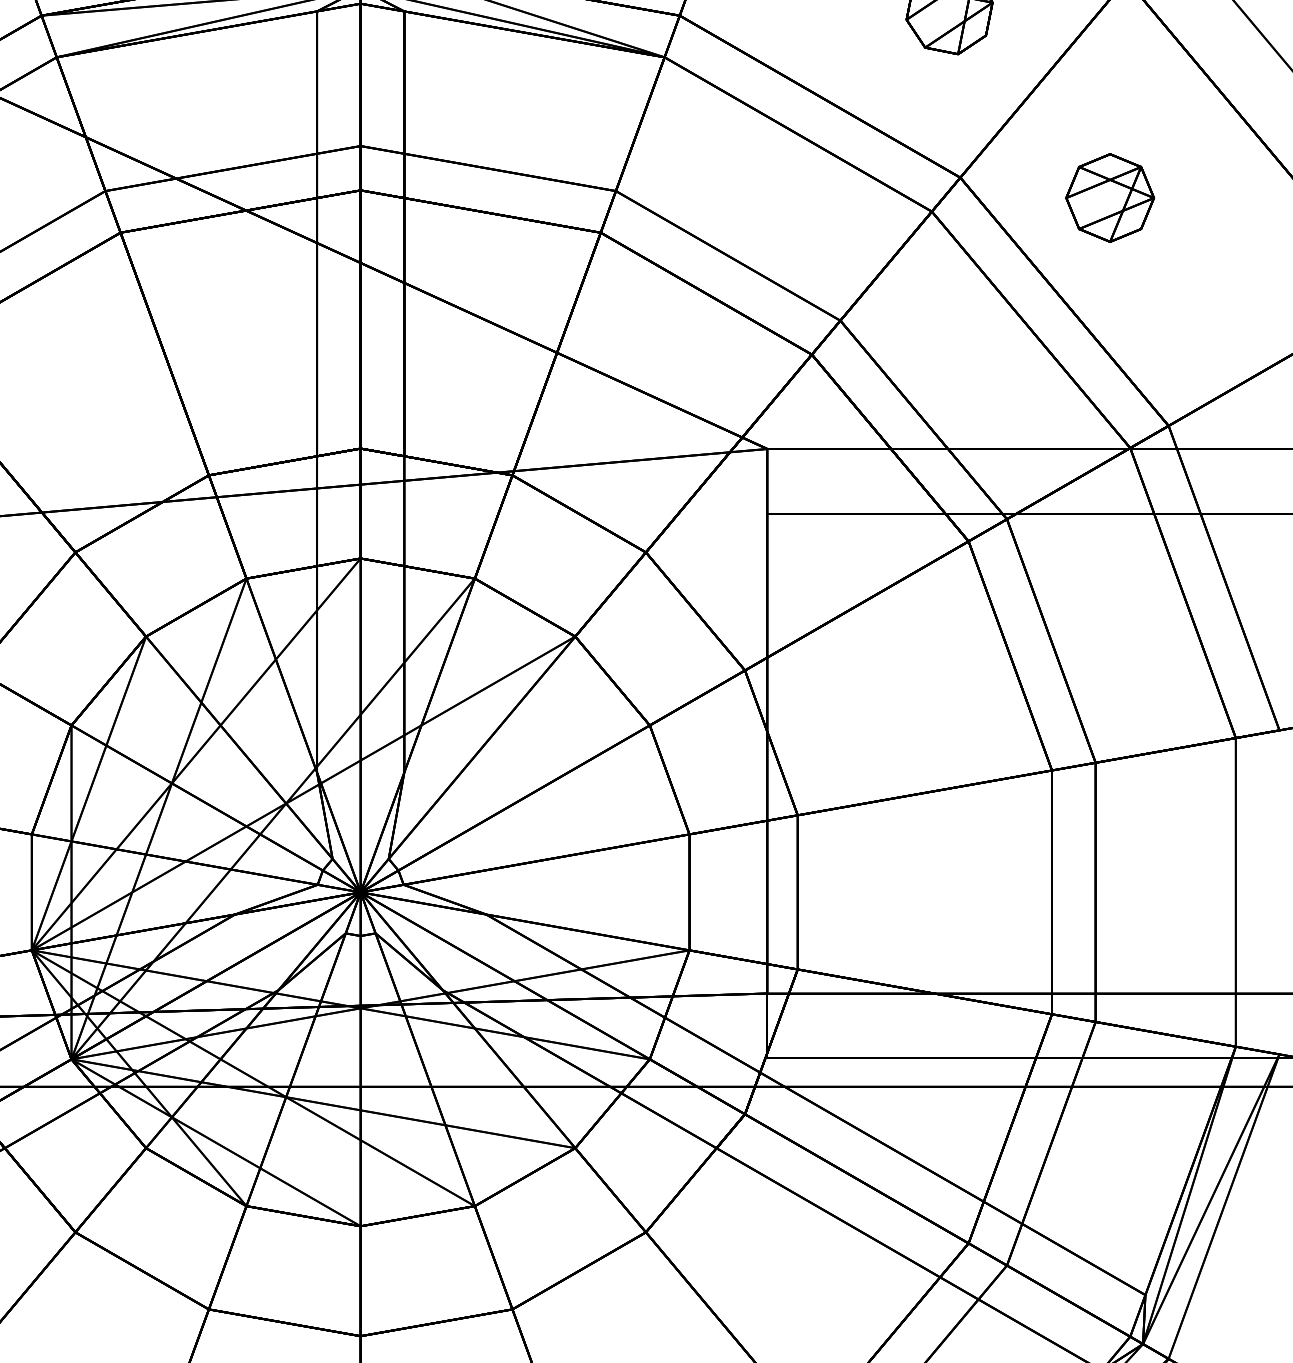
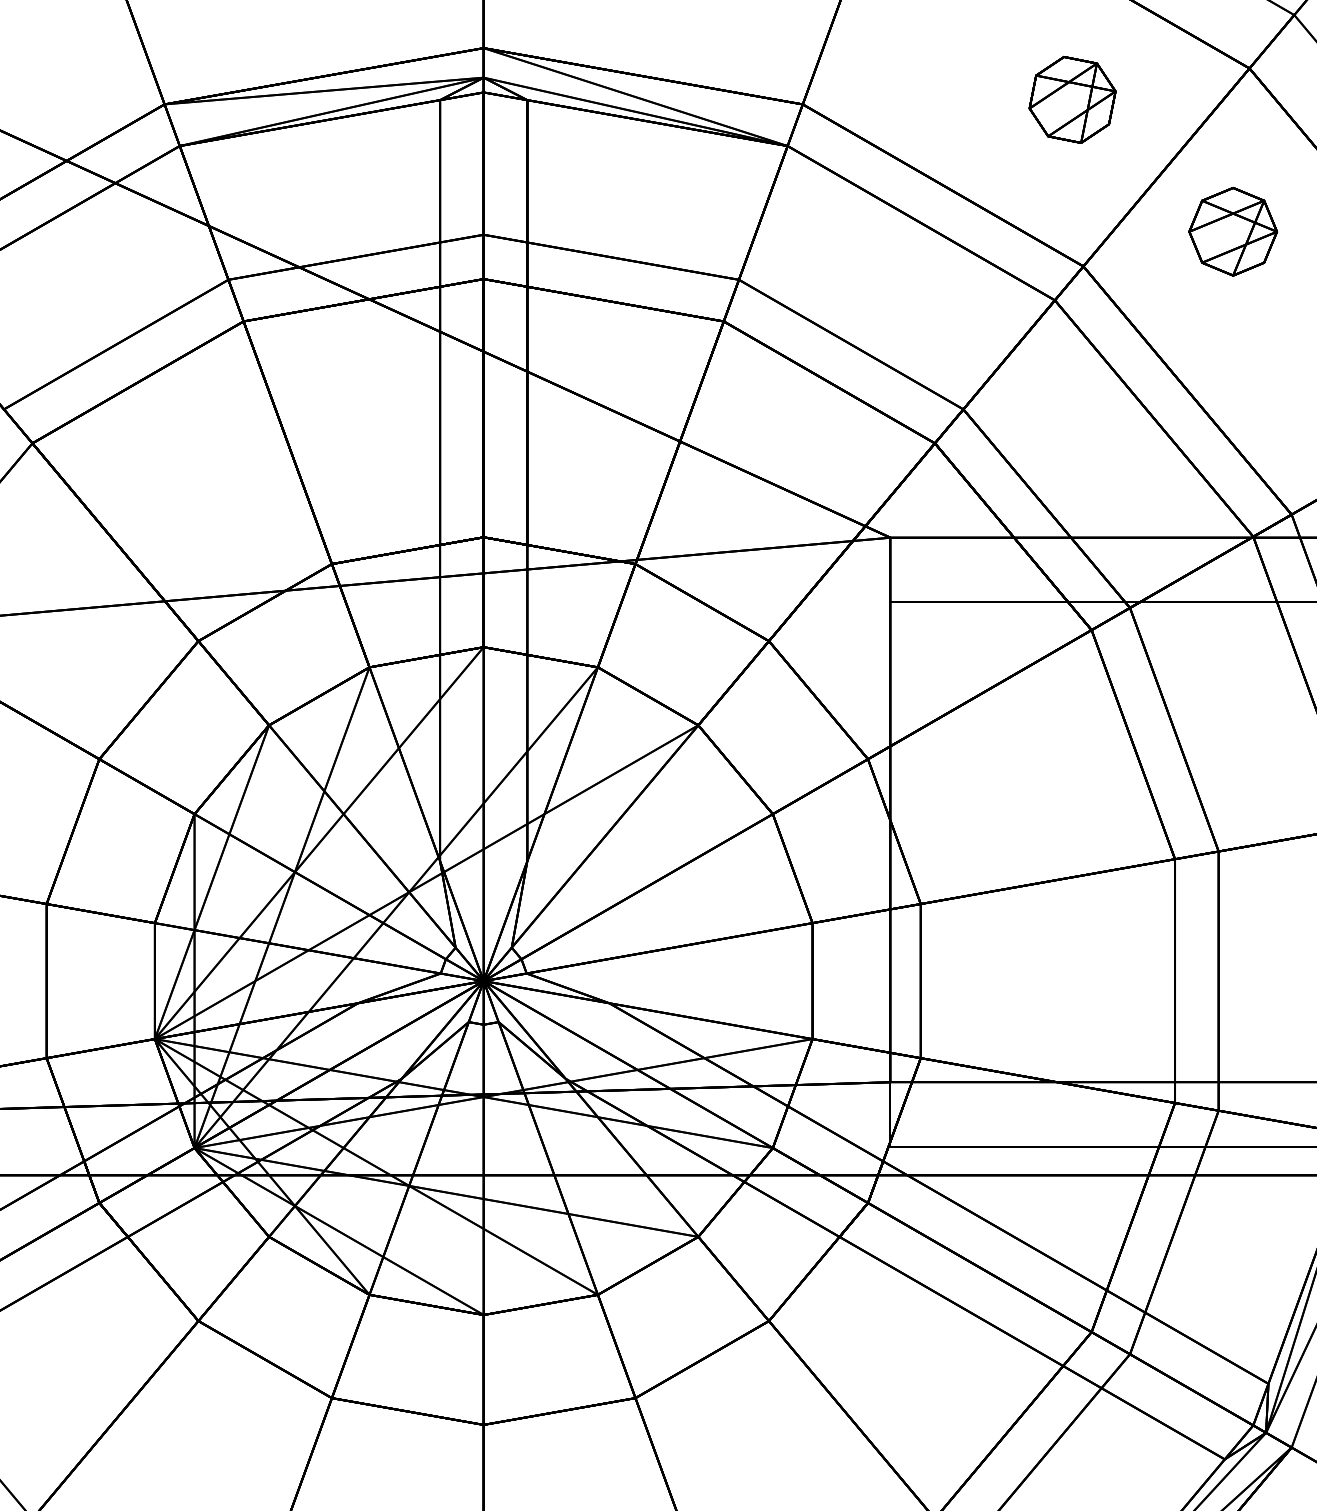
part: (1110, 197) -> (1233, 231), moved

